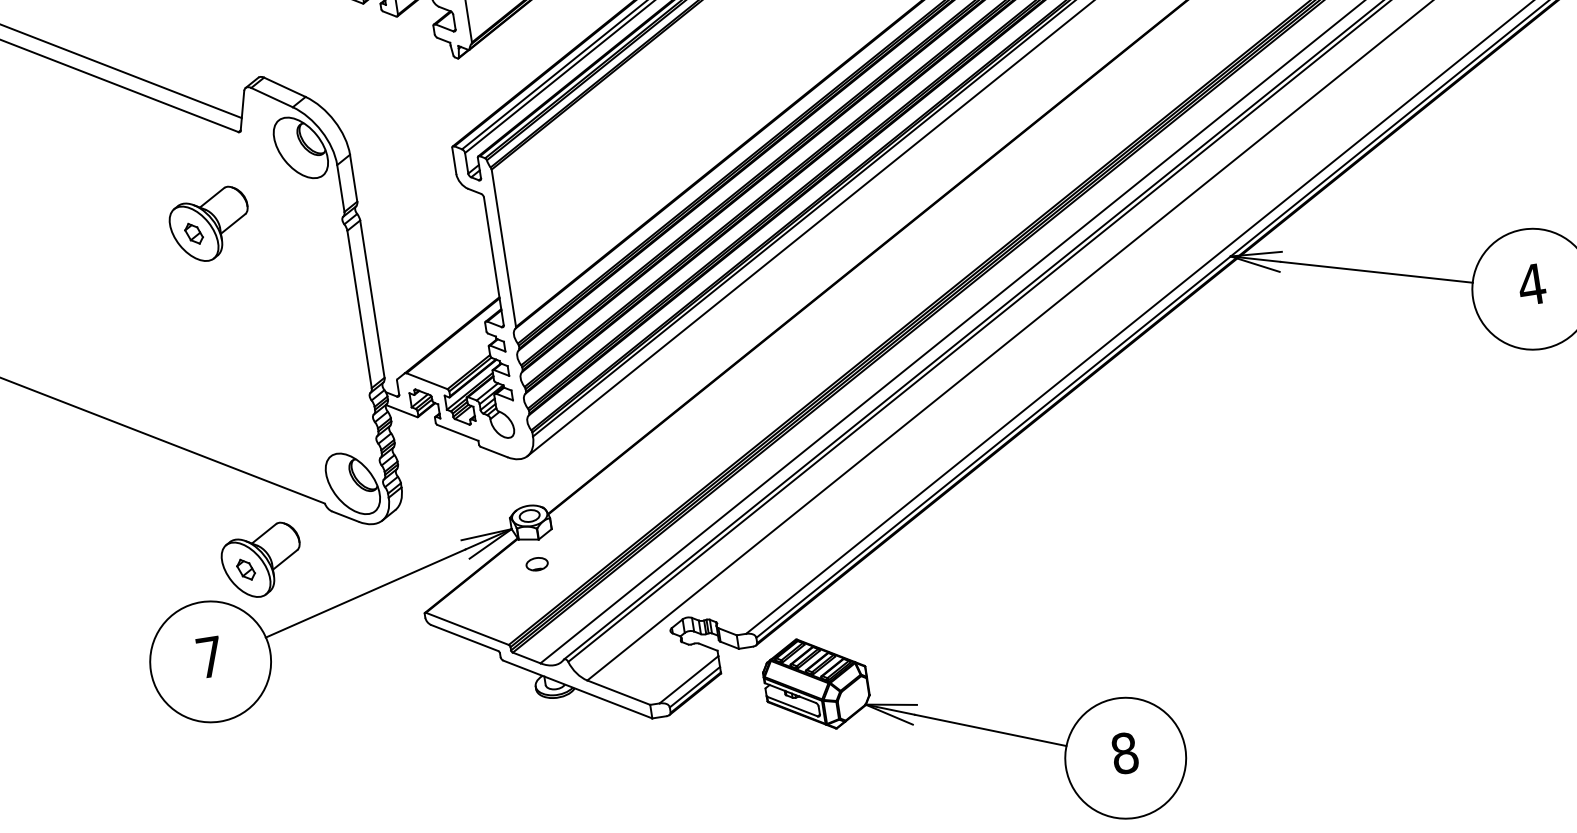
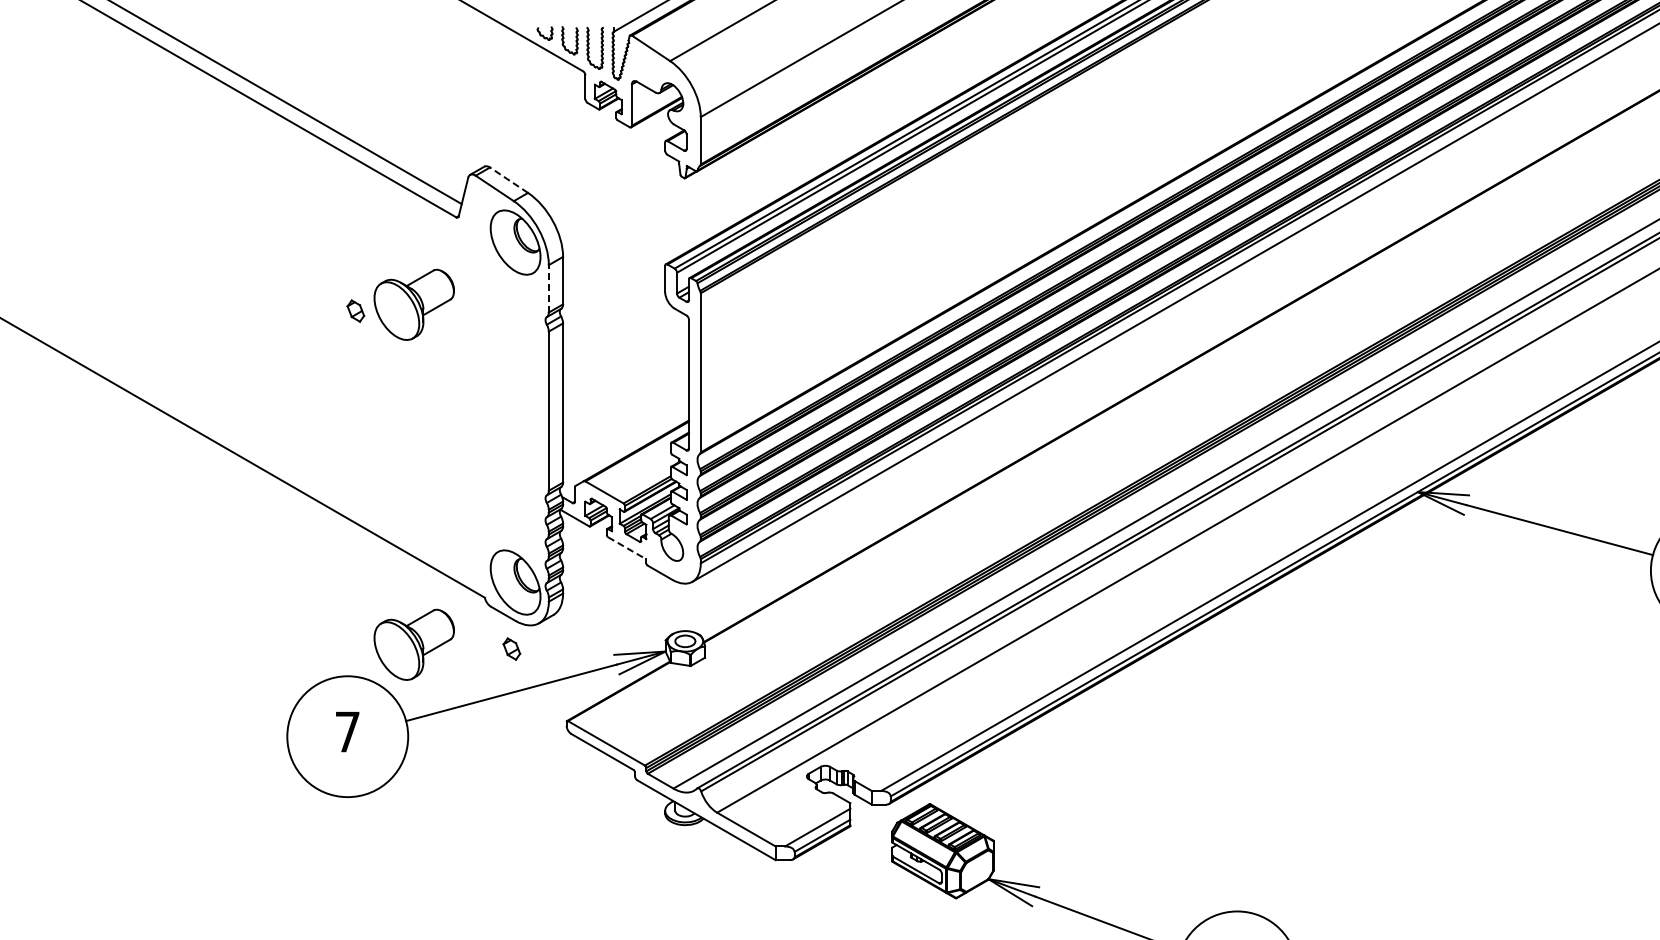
line: (285, 87) -> (509, 180), solid -> dashed
line: (340, 188) -> (548, 288), solid -> dashed
part: (193, 233) -> (355, 310), moved
line: (458, 433) -> (627, 548), solid -> dashed
part: (536, 564) -> (684, 690), removed
part: (245, 569) -> (511, 648), moved

